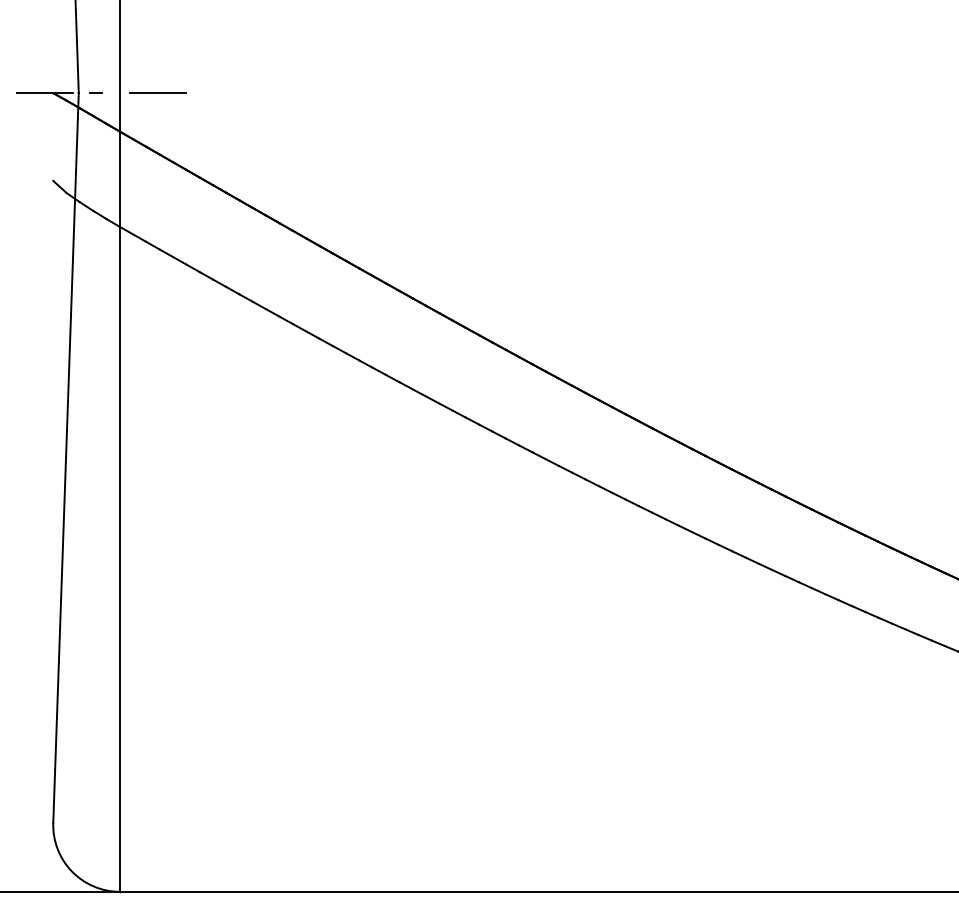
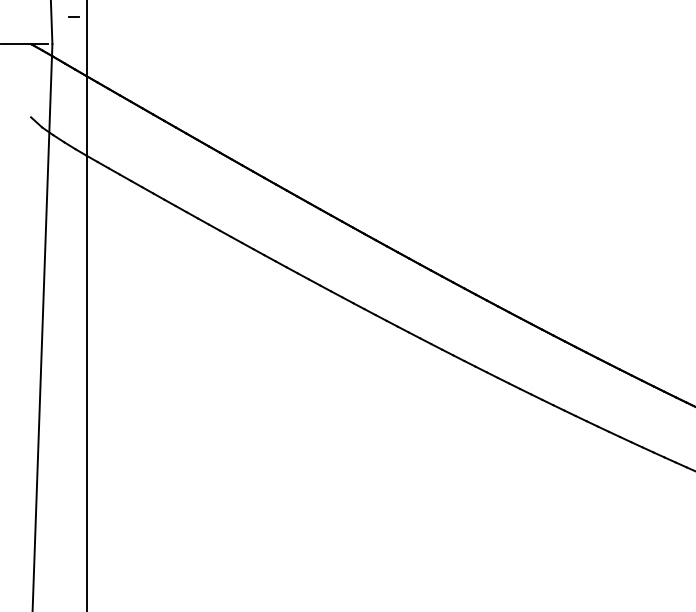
line: (95, 92) -> (73, 16), moved
line: (157, 92) -> (118, 43), removed

